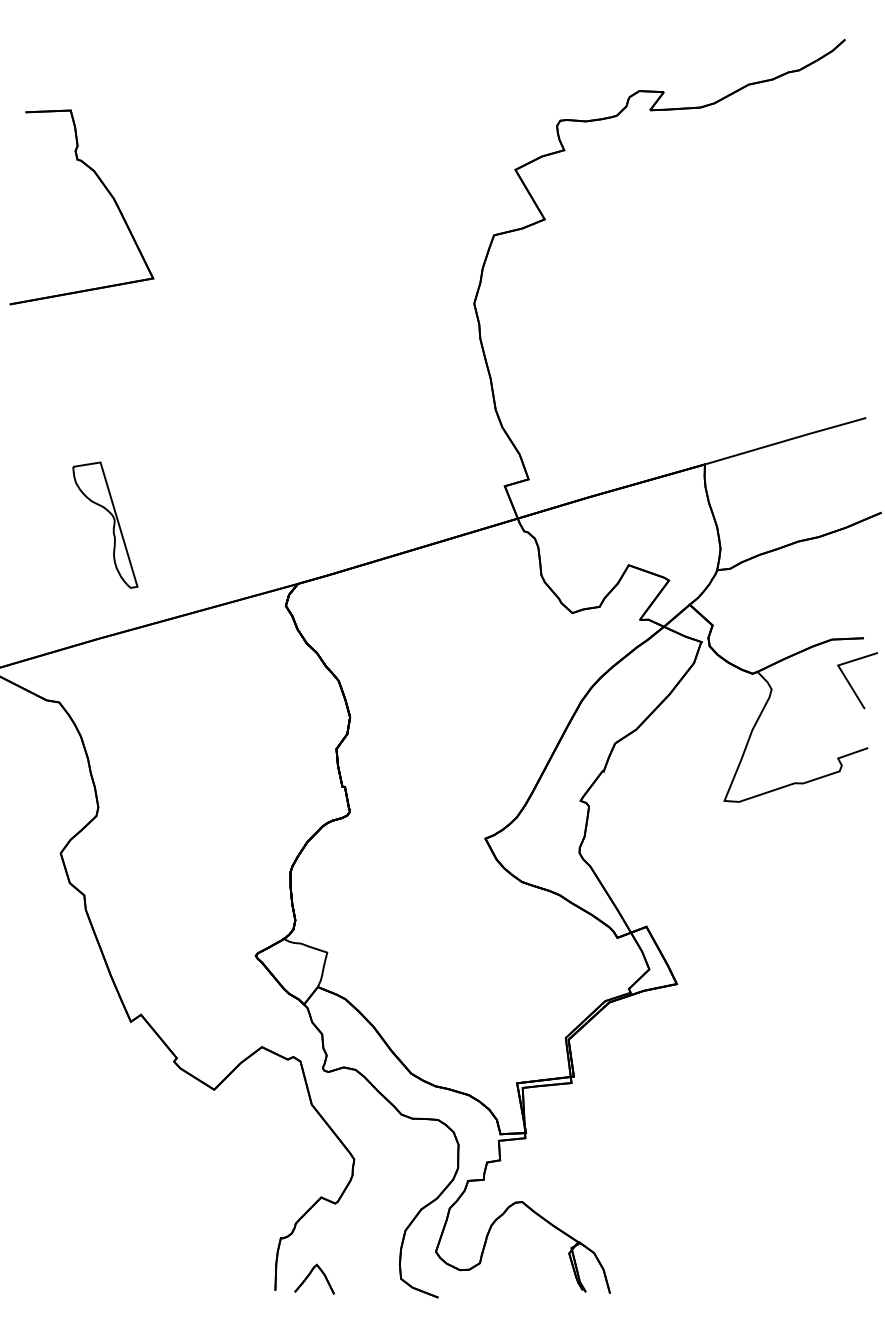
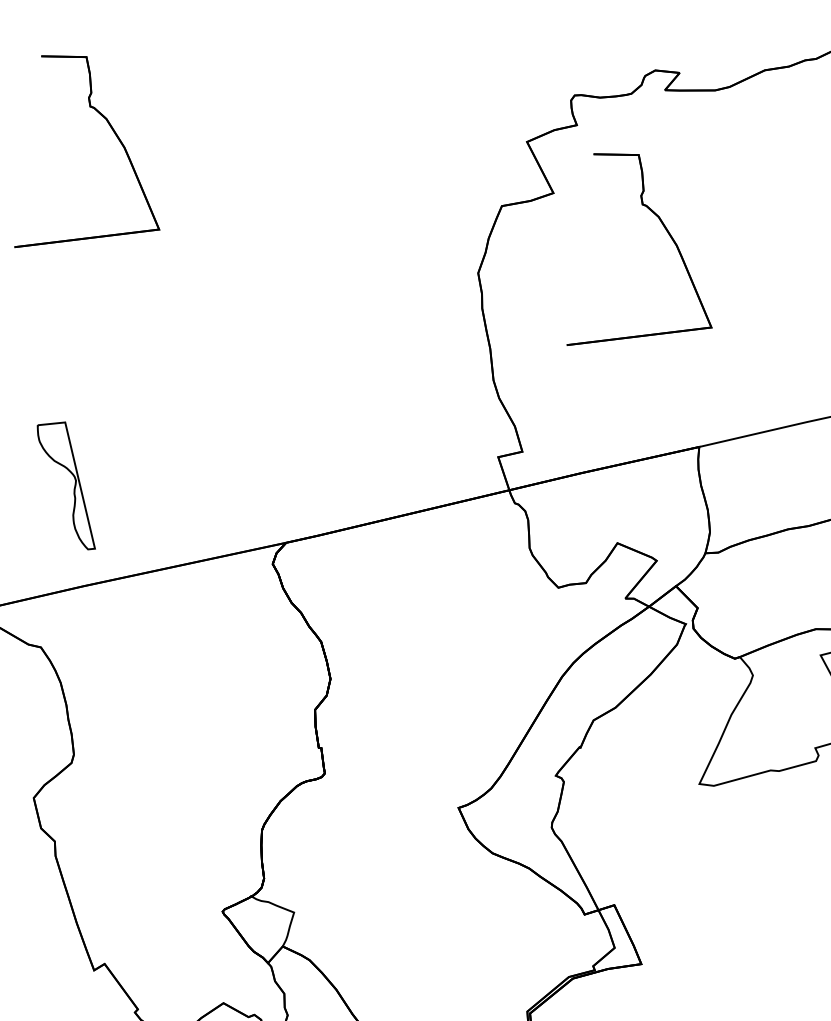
part: (663, 256) -> (669, 236), added
part: (113, 524) -> (74, 485), moved

